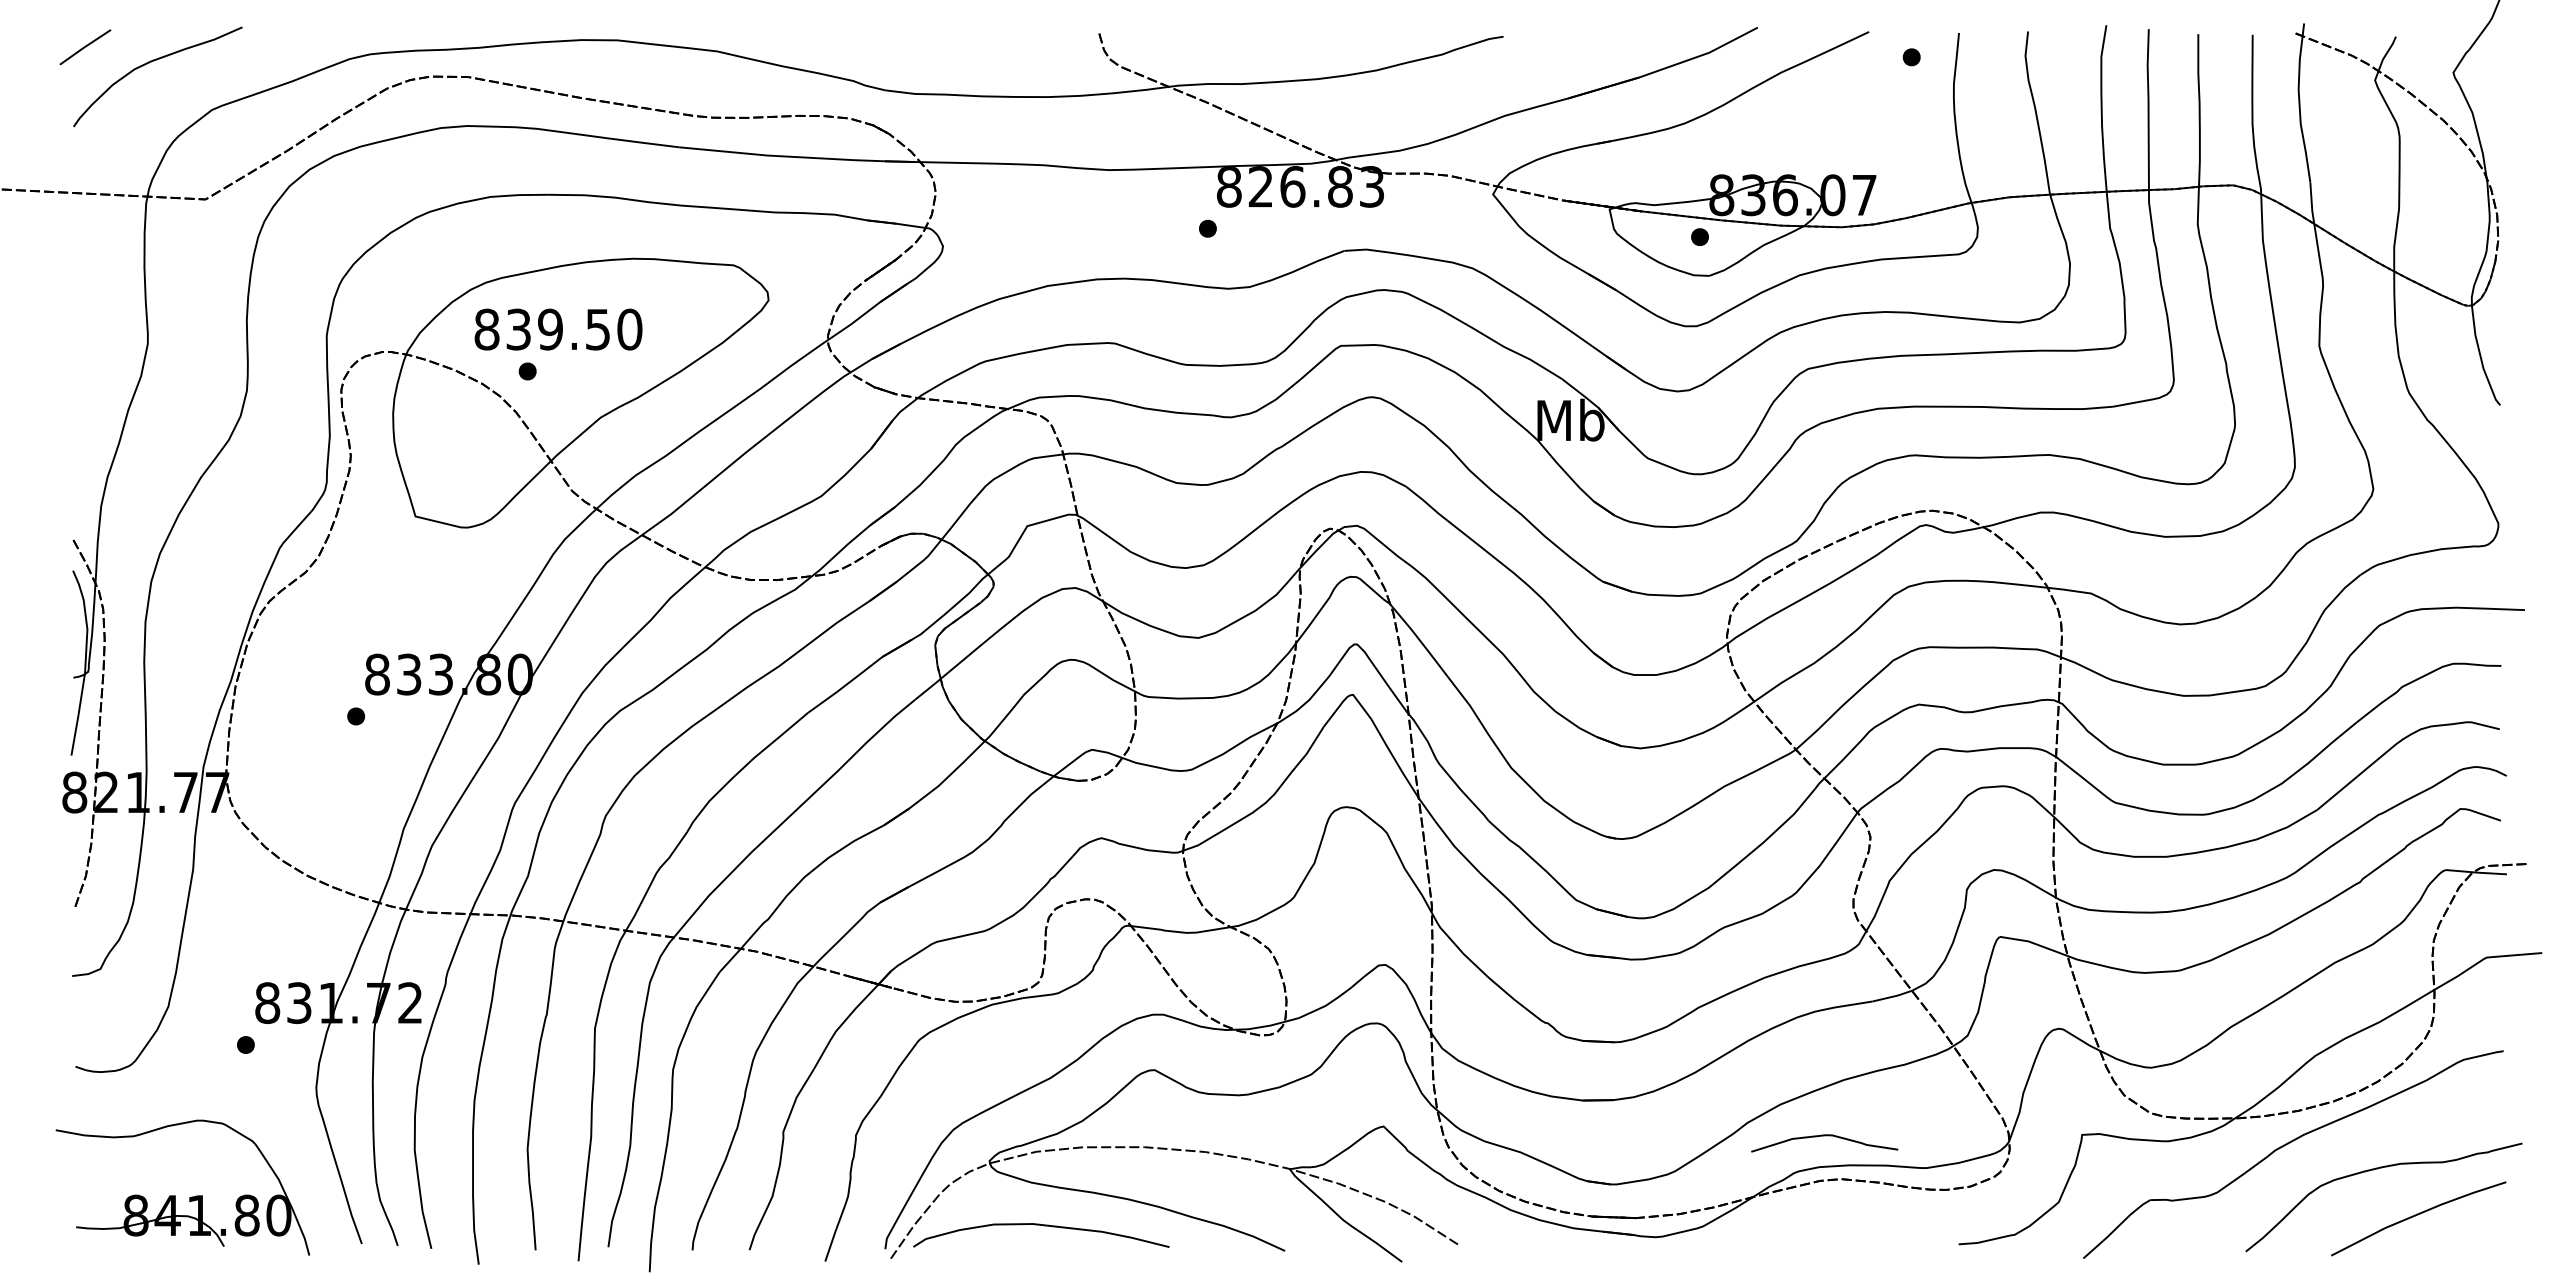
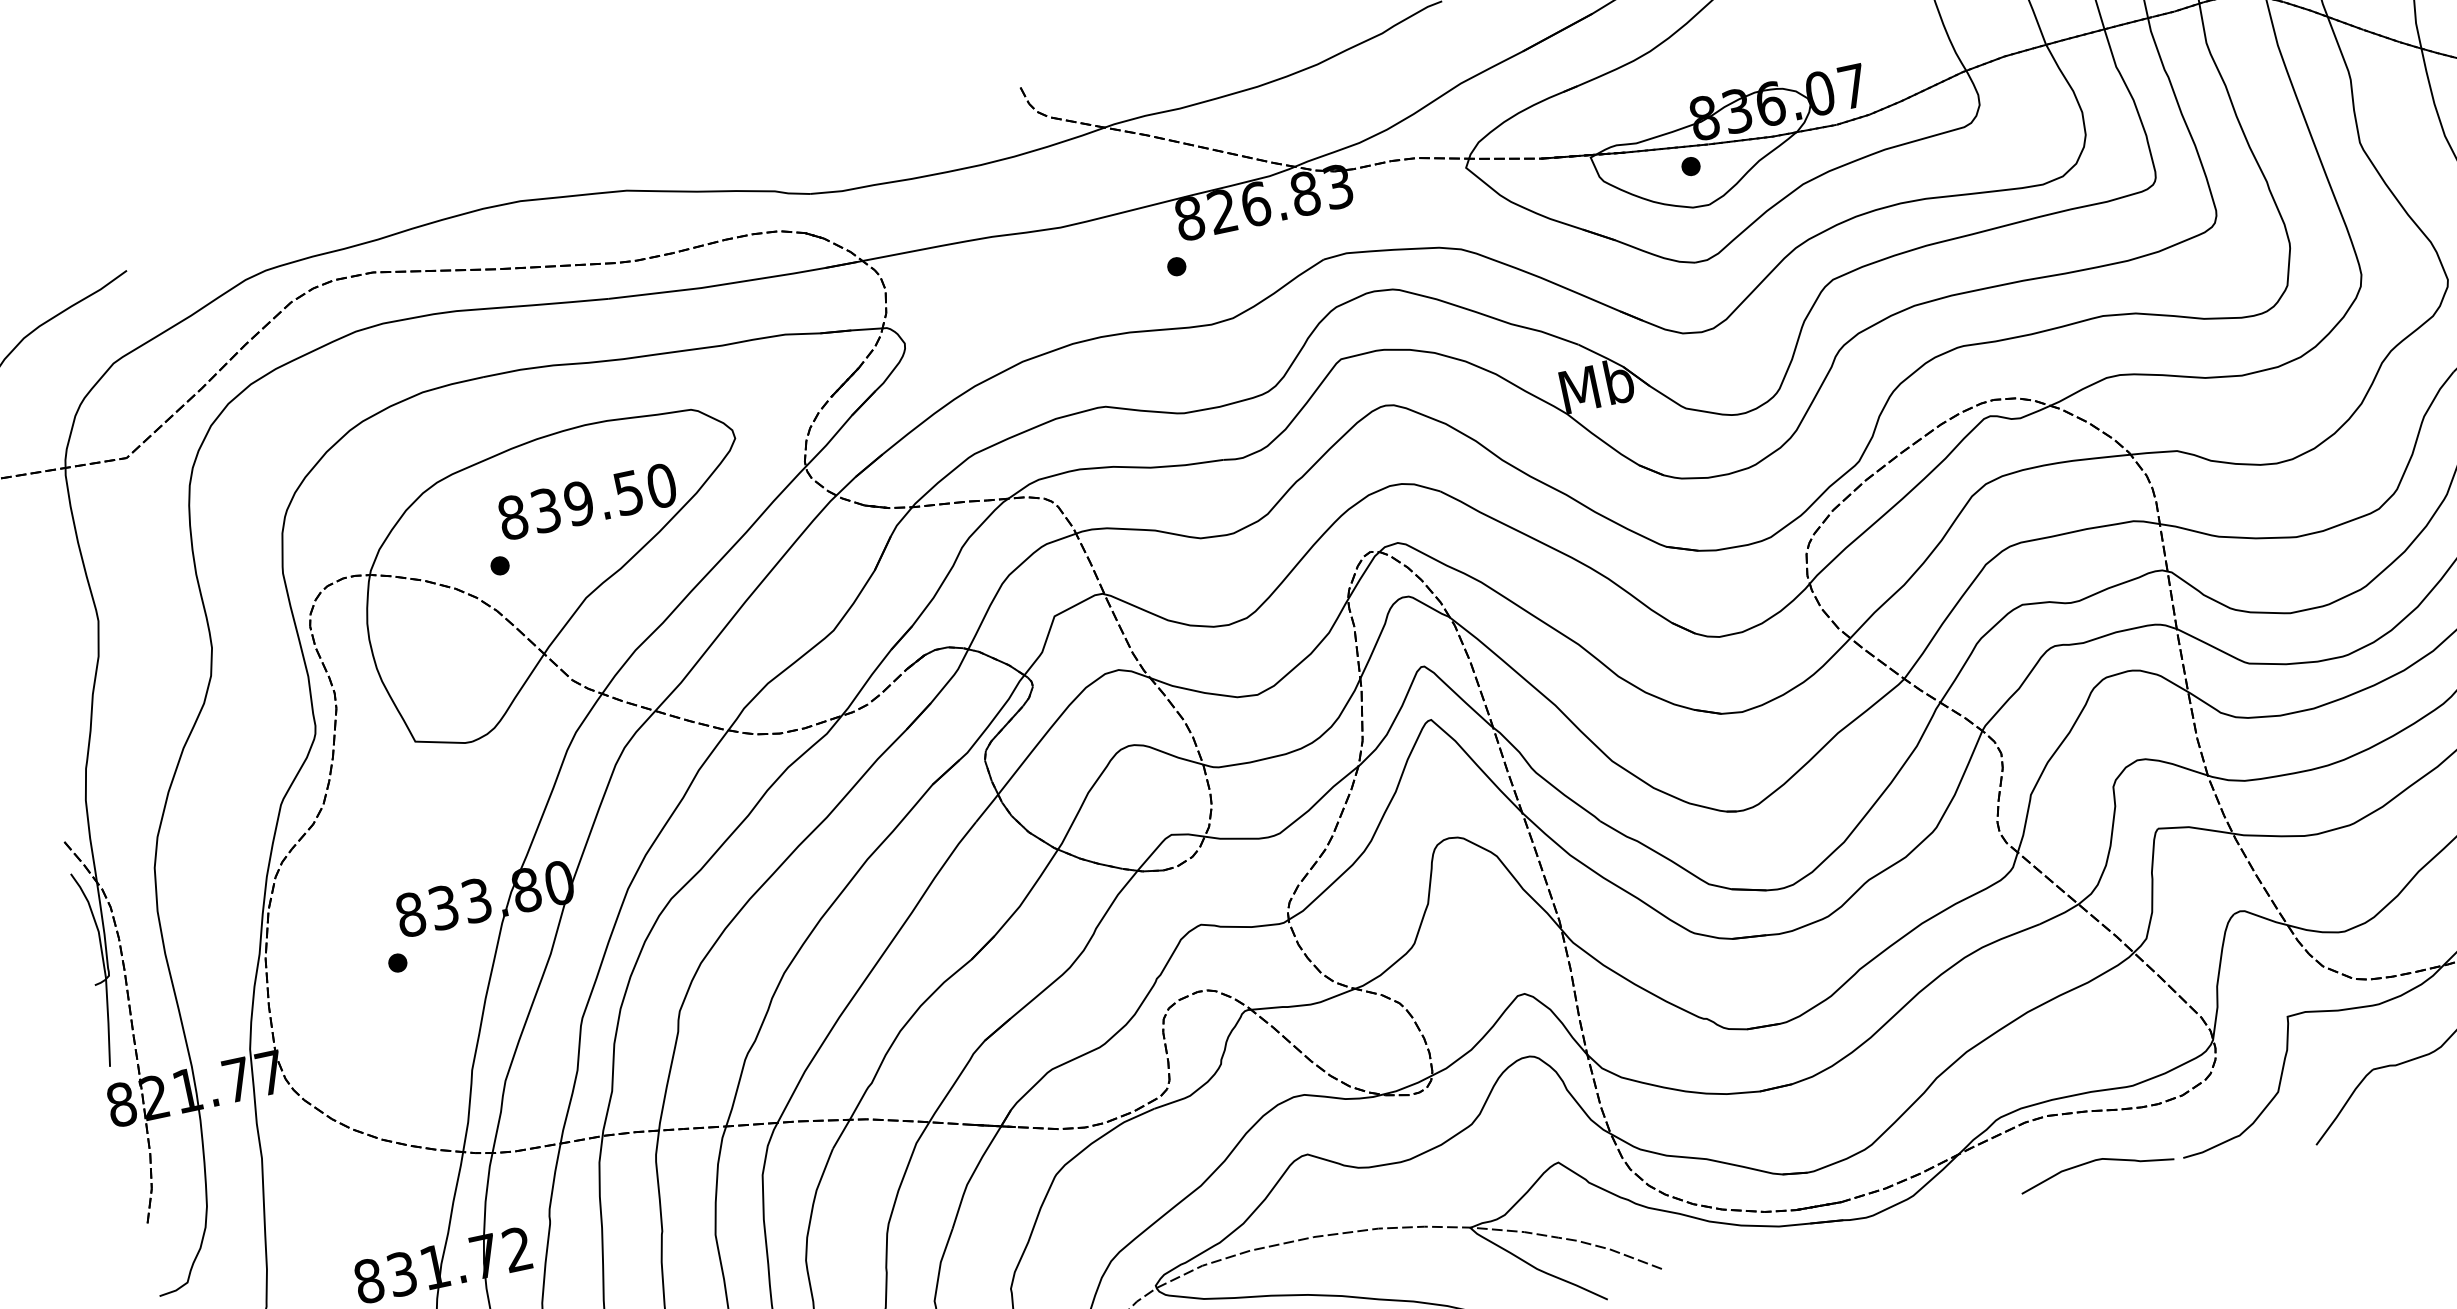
text: (558, 329) -> (587, 501), moved
curve: (1824, 1136) -> (2094, 1161), moved

